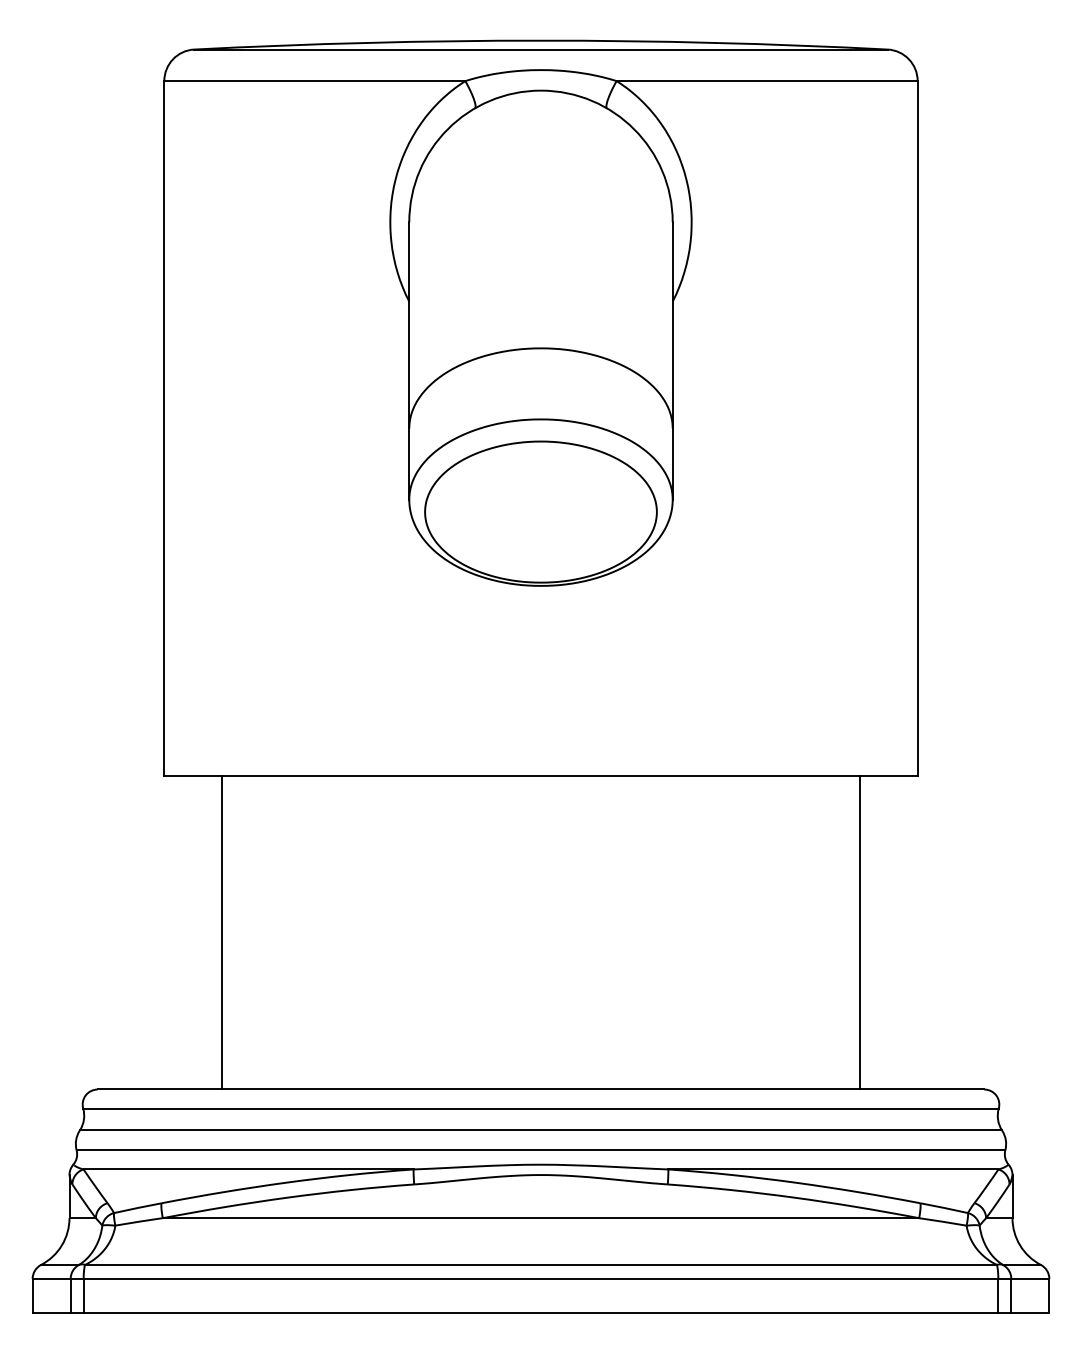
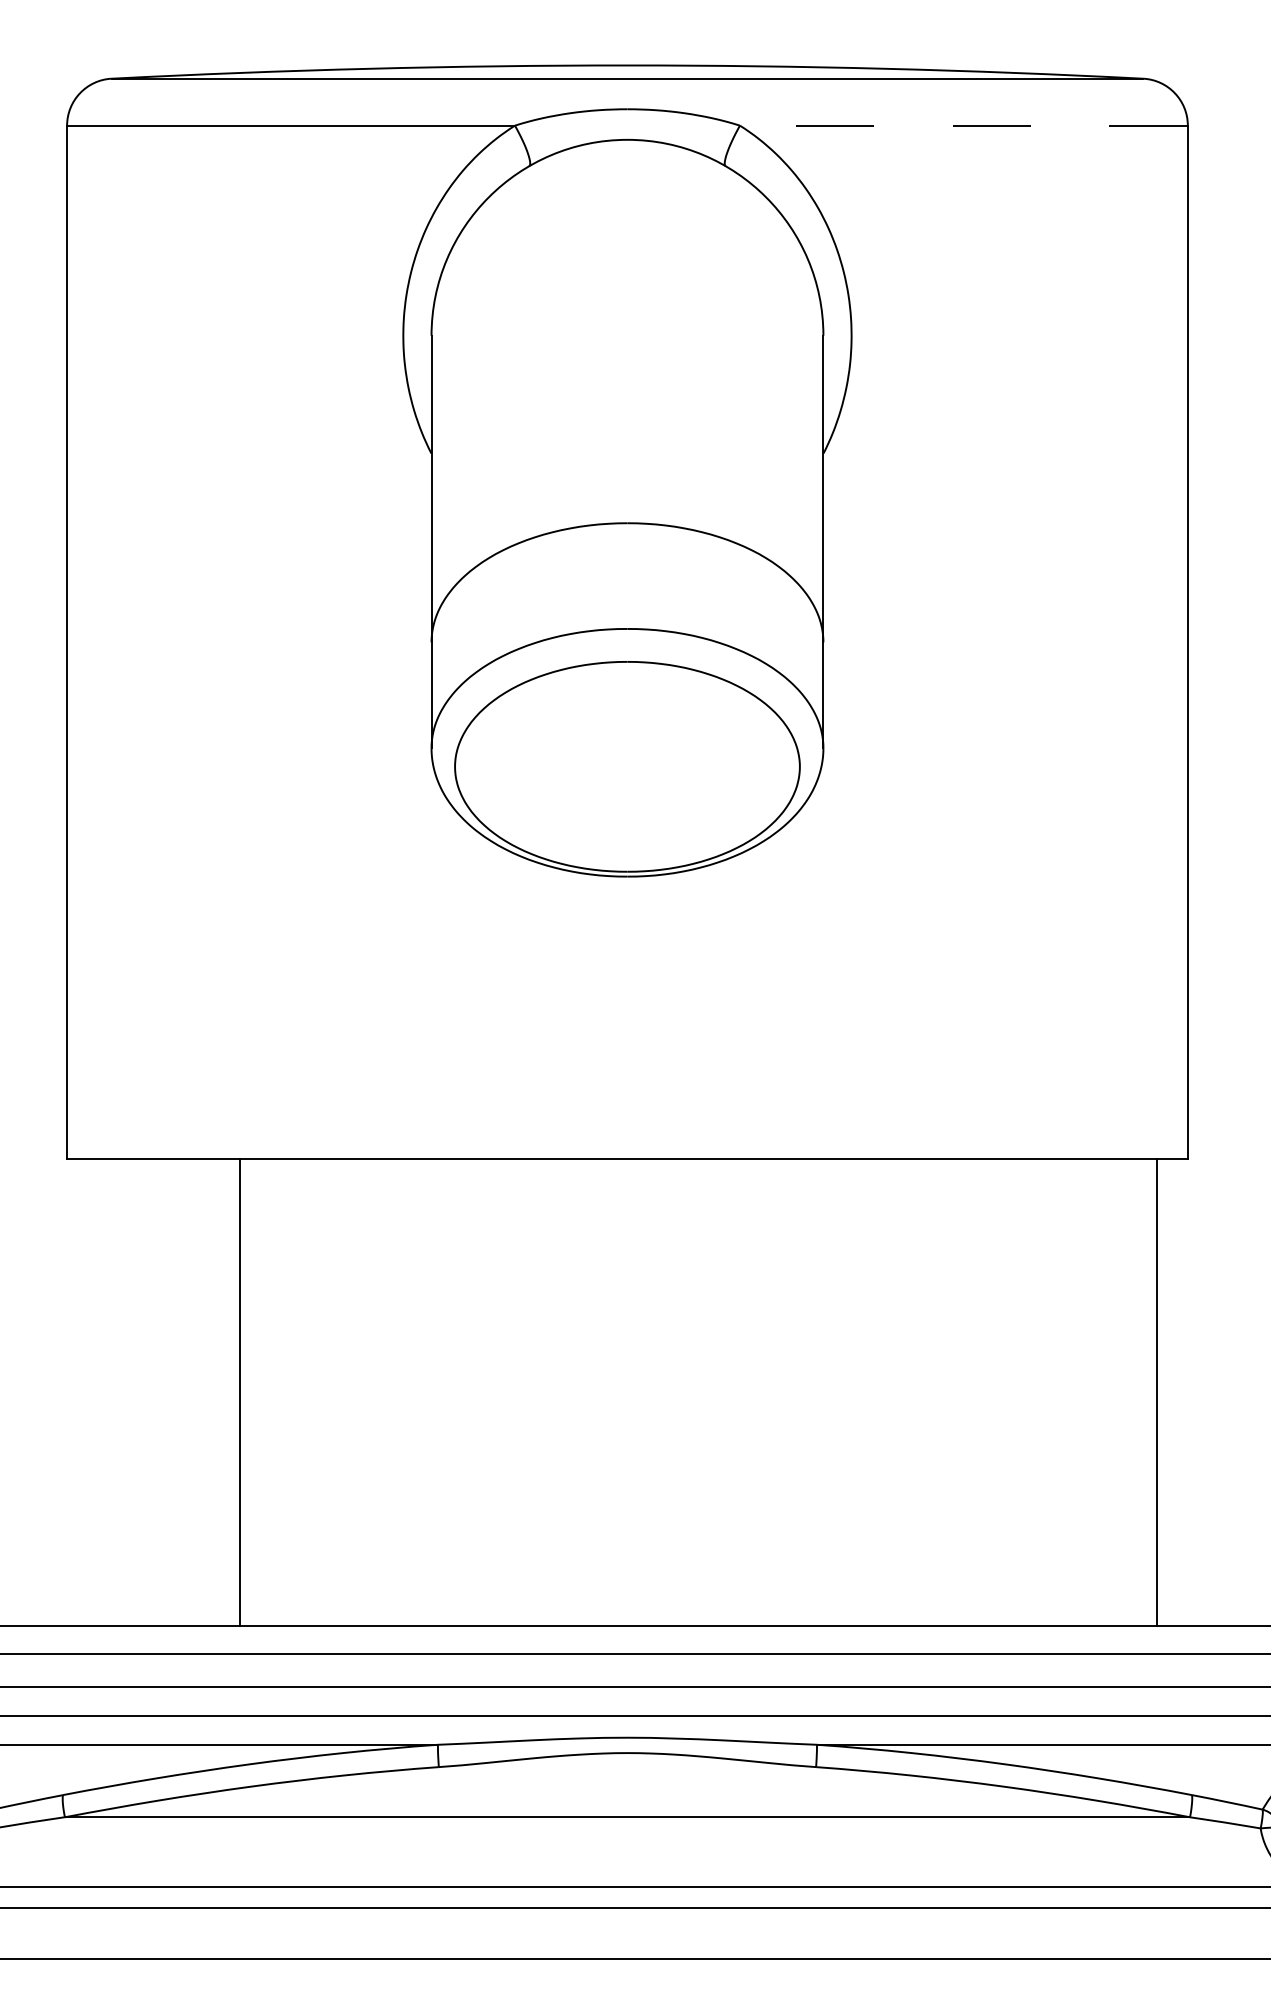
line: (767, 81) -> (964, 126), solid -> dashed
line: (222, 932) -> (239, 1392), moved
line: (859, 932) -> (1156, 1392), moved

